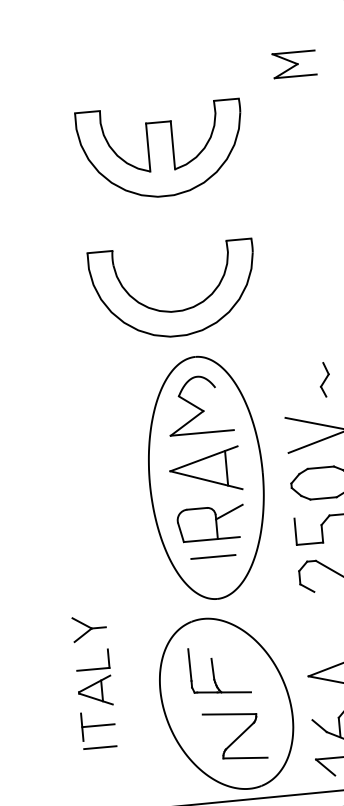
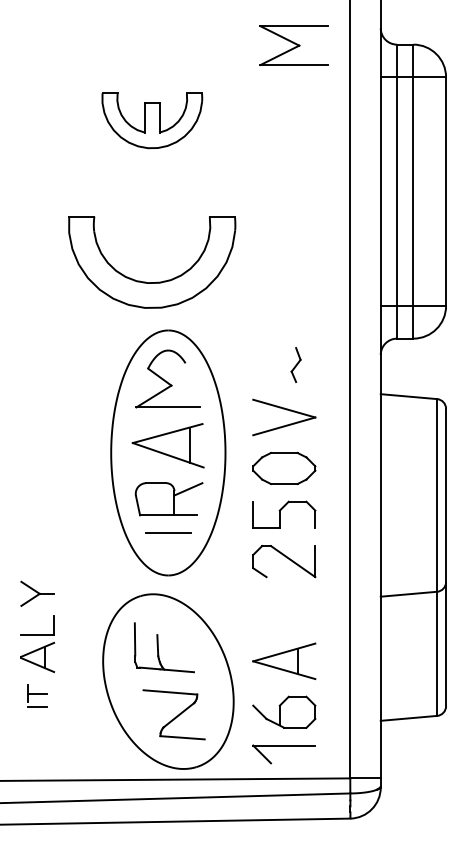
part: (294, 64) -> (293, 45), size x1.6
part: (161, 150) -> (152, 120), size x0.6
part: (98, 729) -> (37, 695), size x0.6

